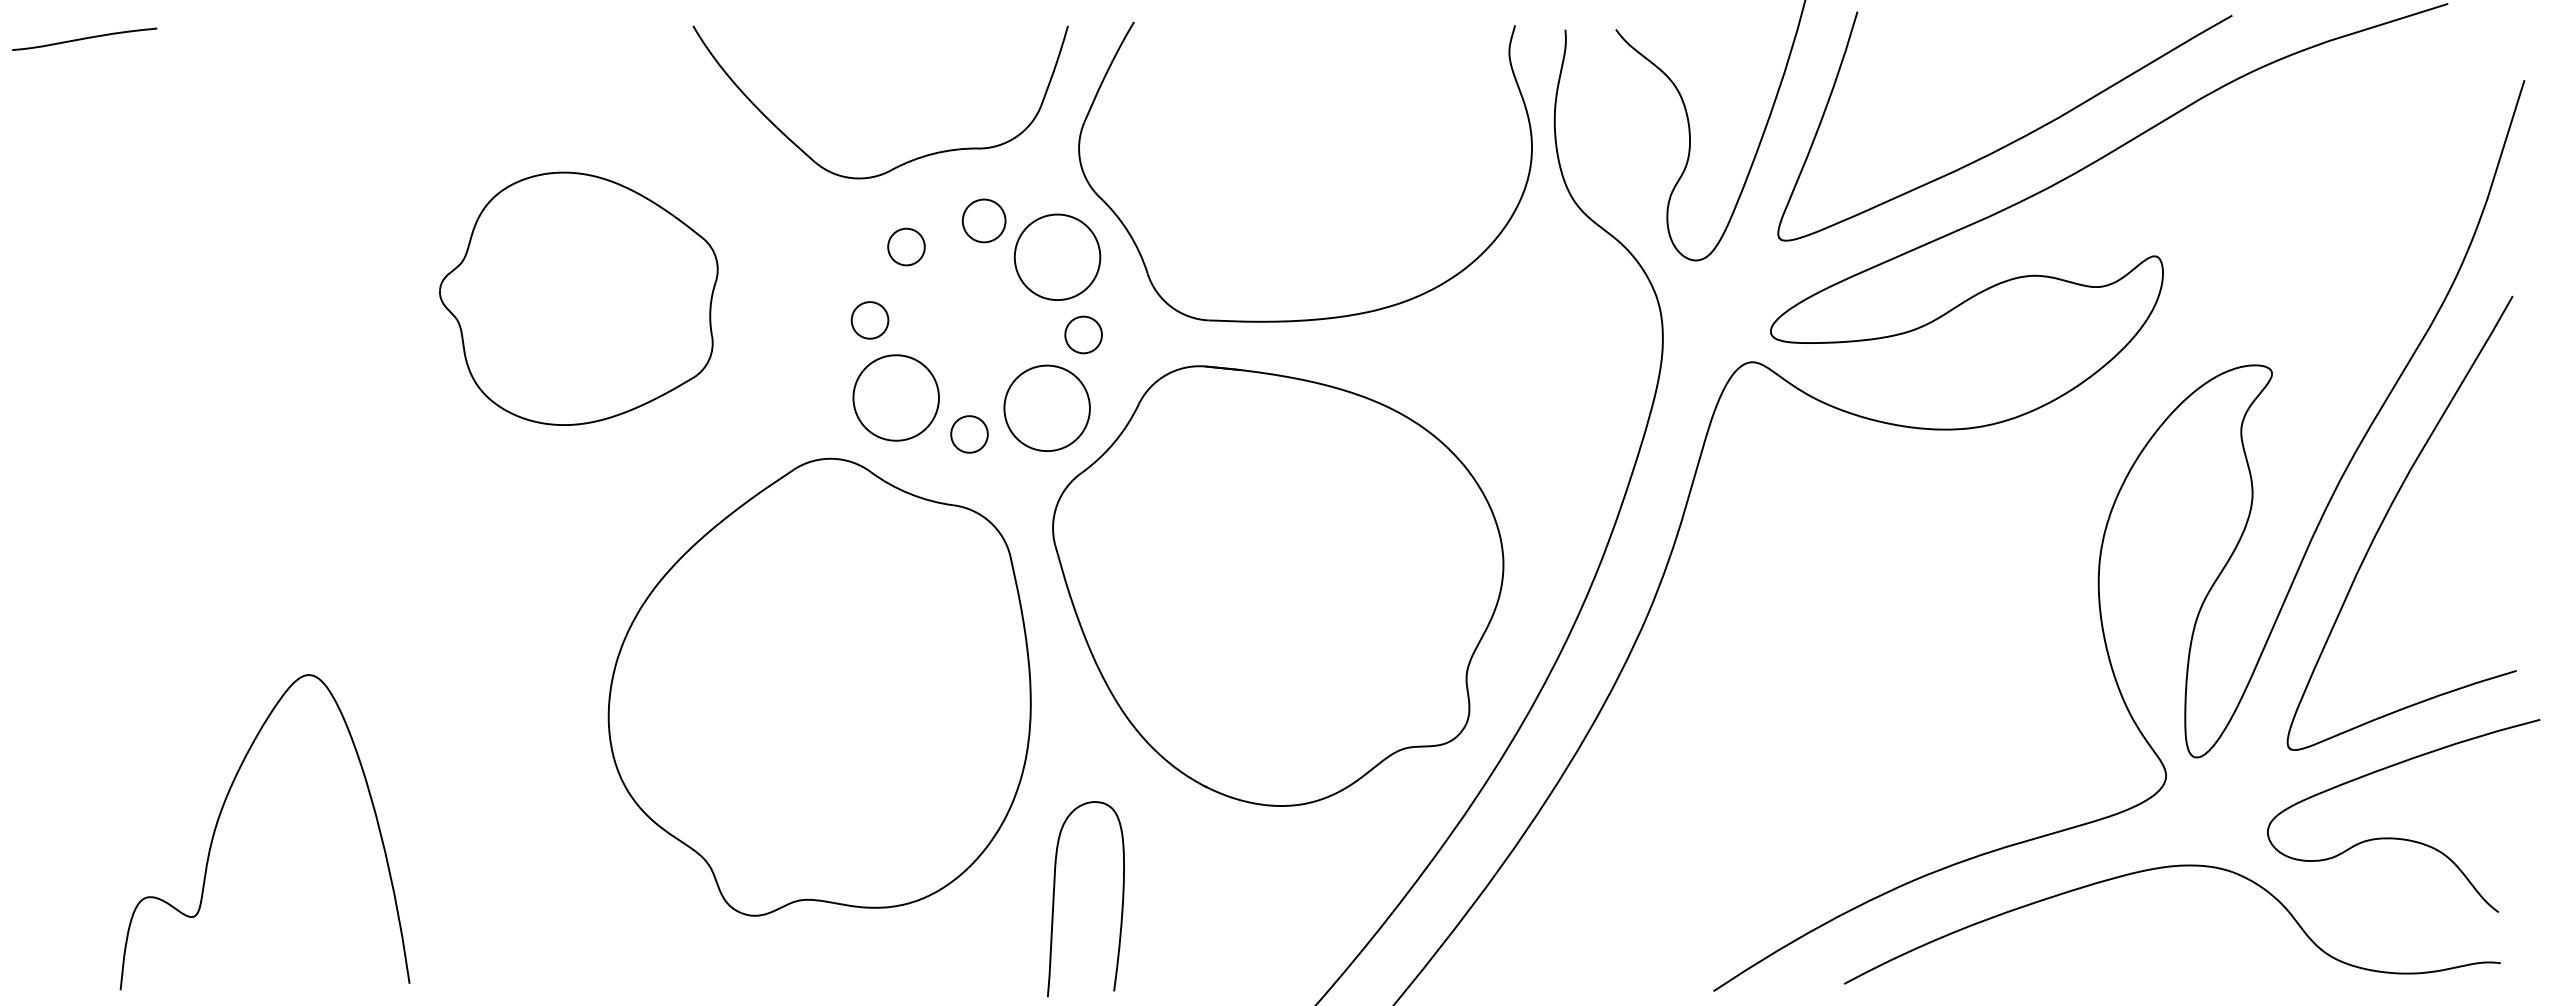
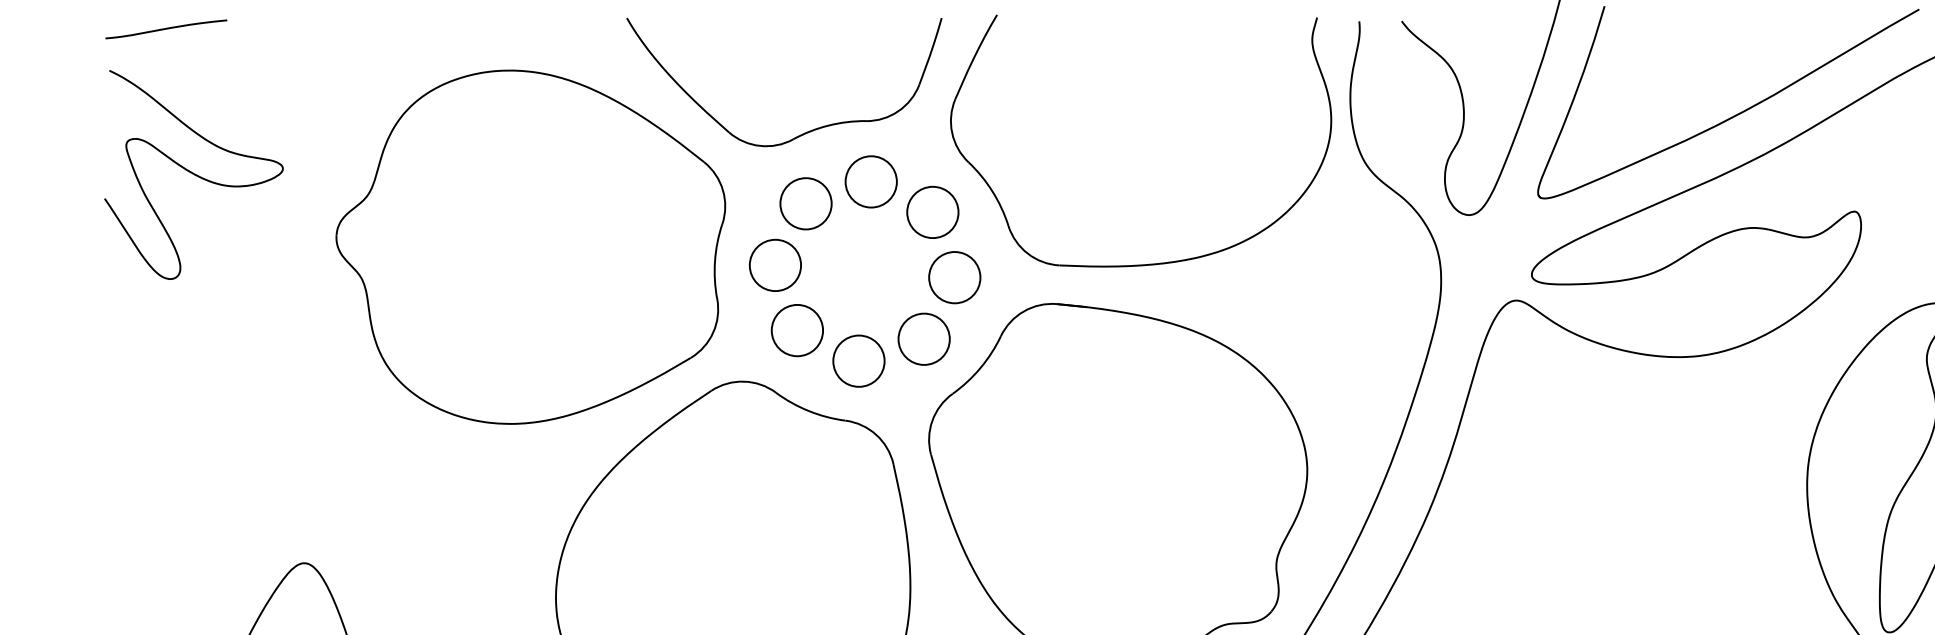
curve: (84, 38) -> (166, 28), moved
curve: (177, 212) -> (193, 174), added
circle: (983, 220) -> (870, 181), size x1.43
circle: (906, 246) -> (806, 203), size x1.67
circle: (1057, 256) -> (932, 211), size x0.71
part: (578, 298) -> (530, 247), size x1.67
circle: (869, 319) -> (774, 264), size x1.67
circle: (1083, 334) -> (954, 277), size x1.67
circle: (895, 397) -> (796, 330), size x0.71
circle: (1046, 407) -> (923, 338), size x0.71
circle: (969, 434) -> (858, 361), size x1.67

